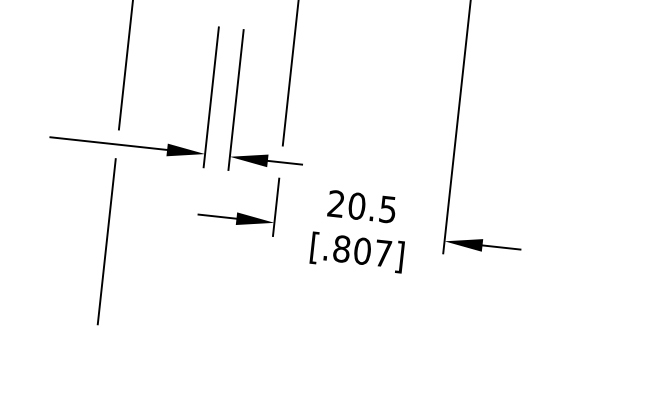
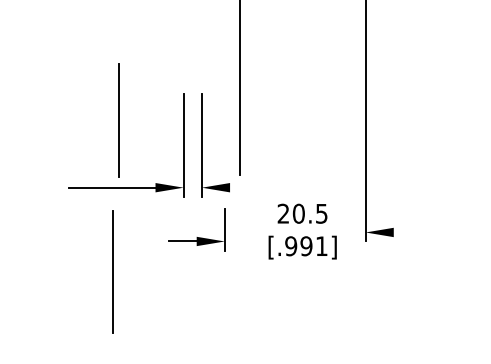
line: (284, 162) -> (242, 187), removed
part: (236, 213) -> (196, 237), moved
line: (106, 241) -> (112, 271), moved
line: (501, 247) -> (407, 232), removed
text: (362, 251) -> (306, 246), [.807] -> [.991]

